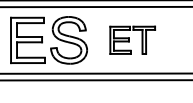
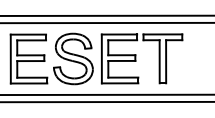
part: (132, 39) -> (141, 58), size x1.67

